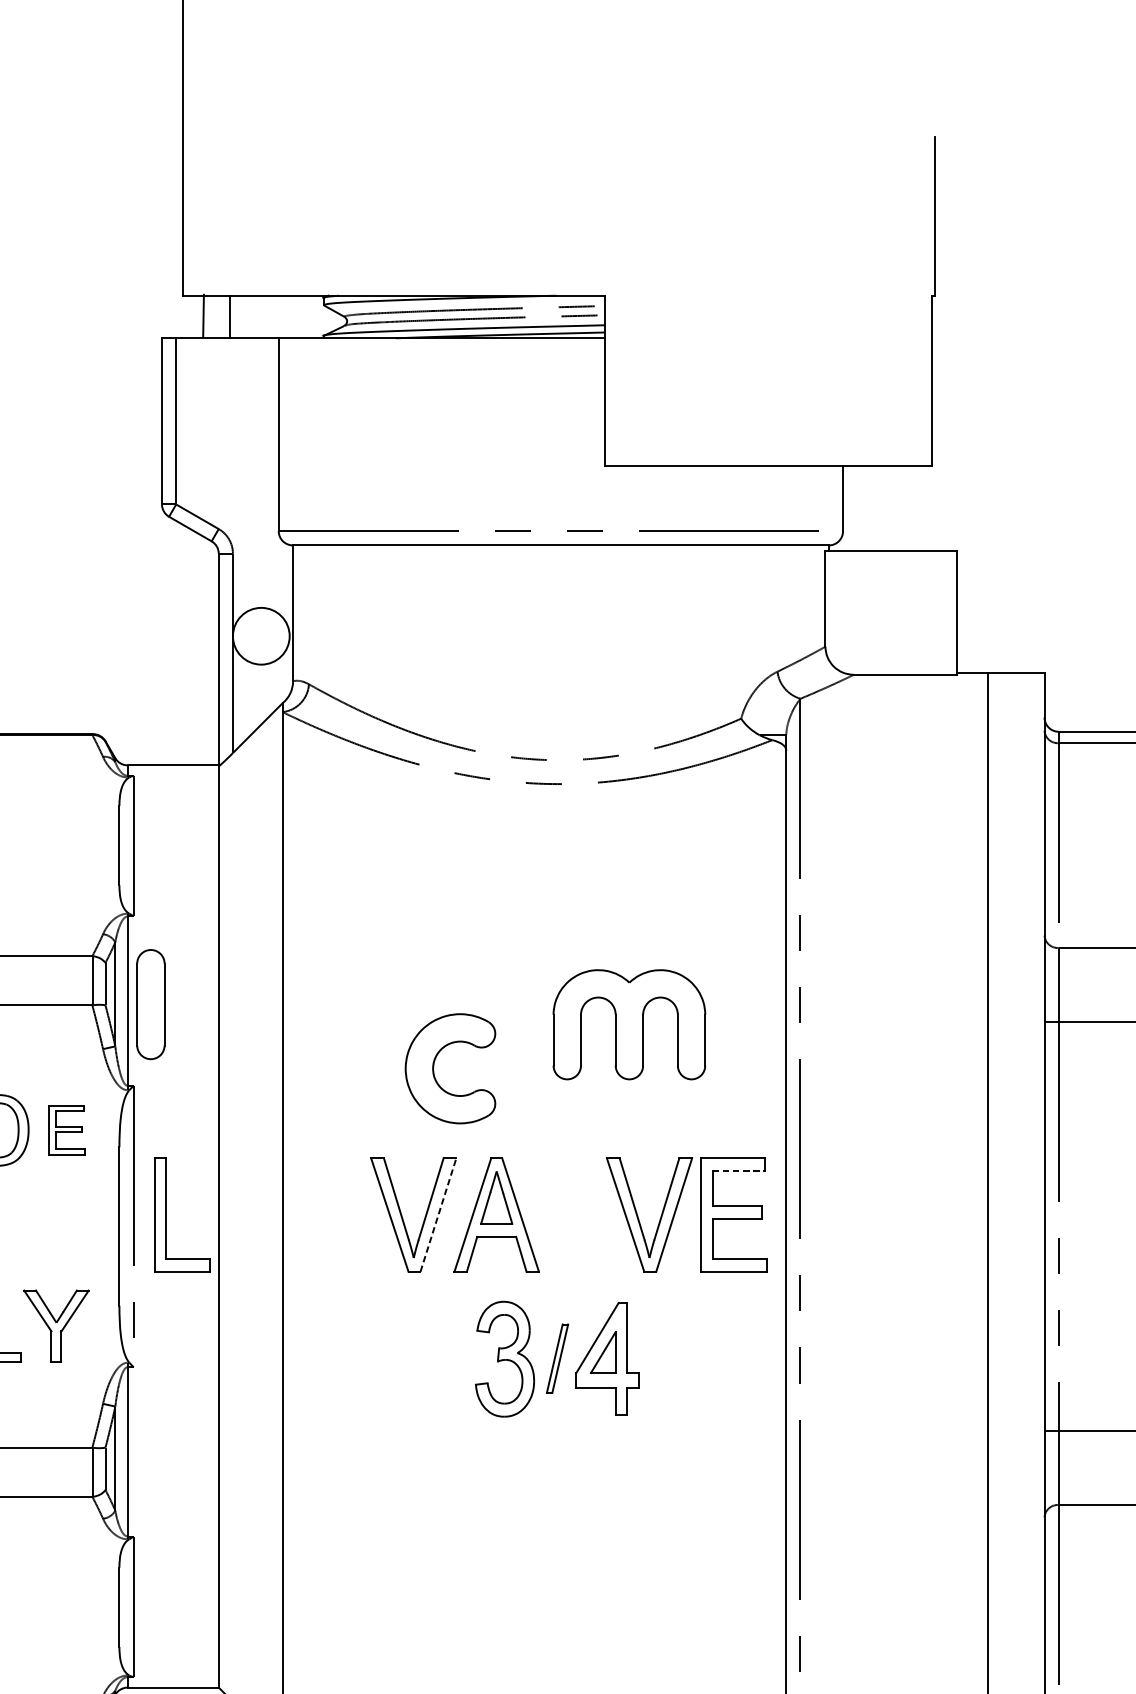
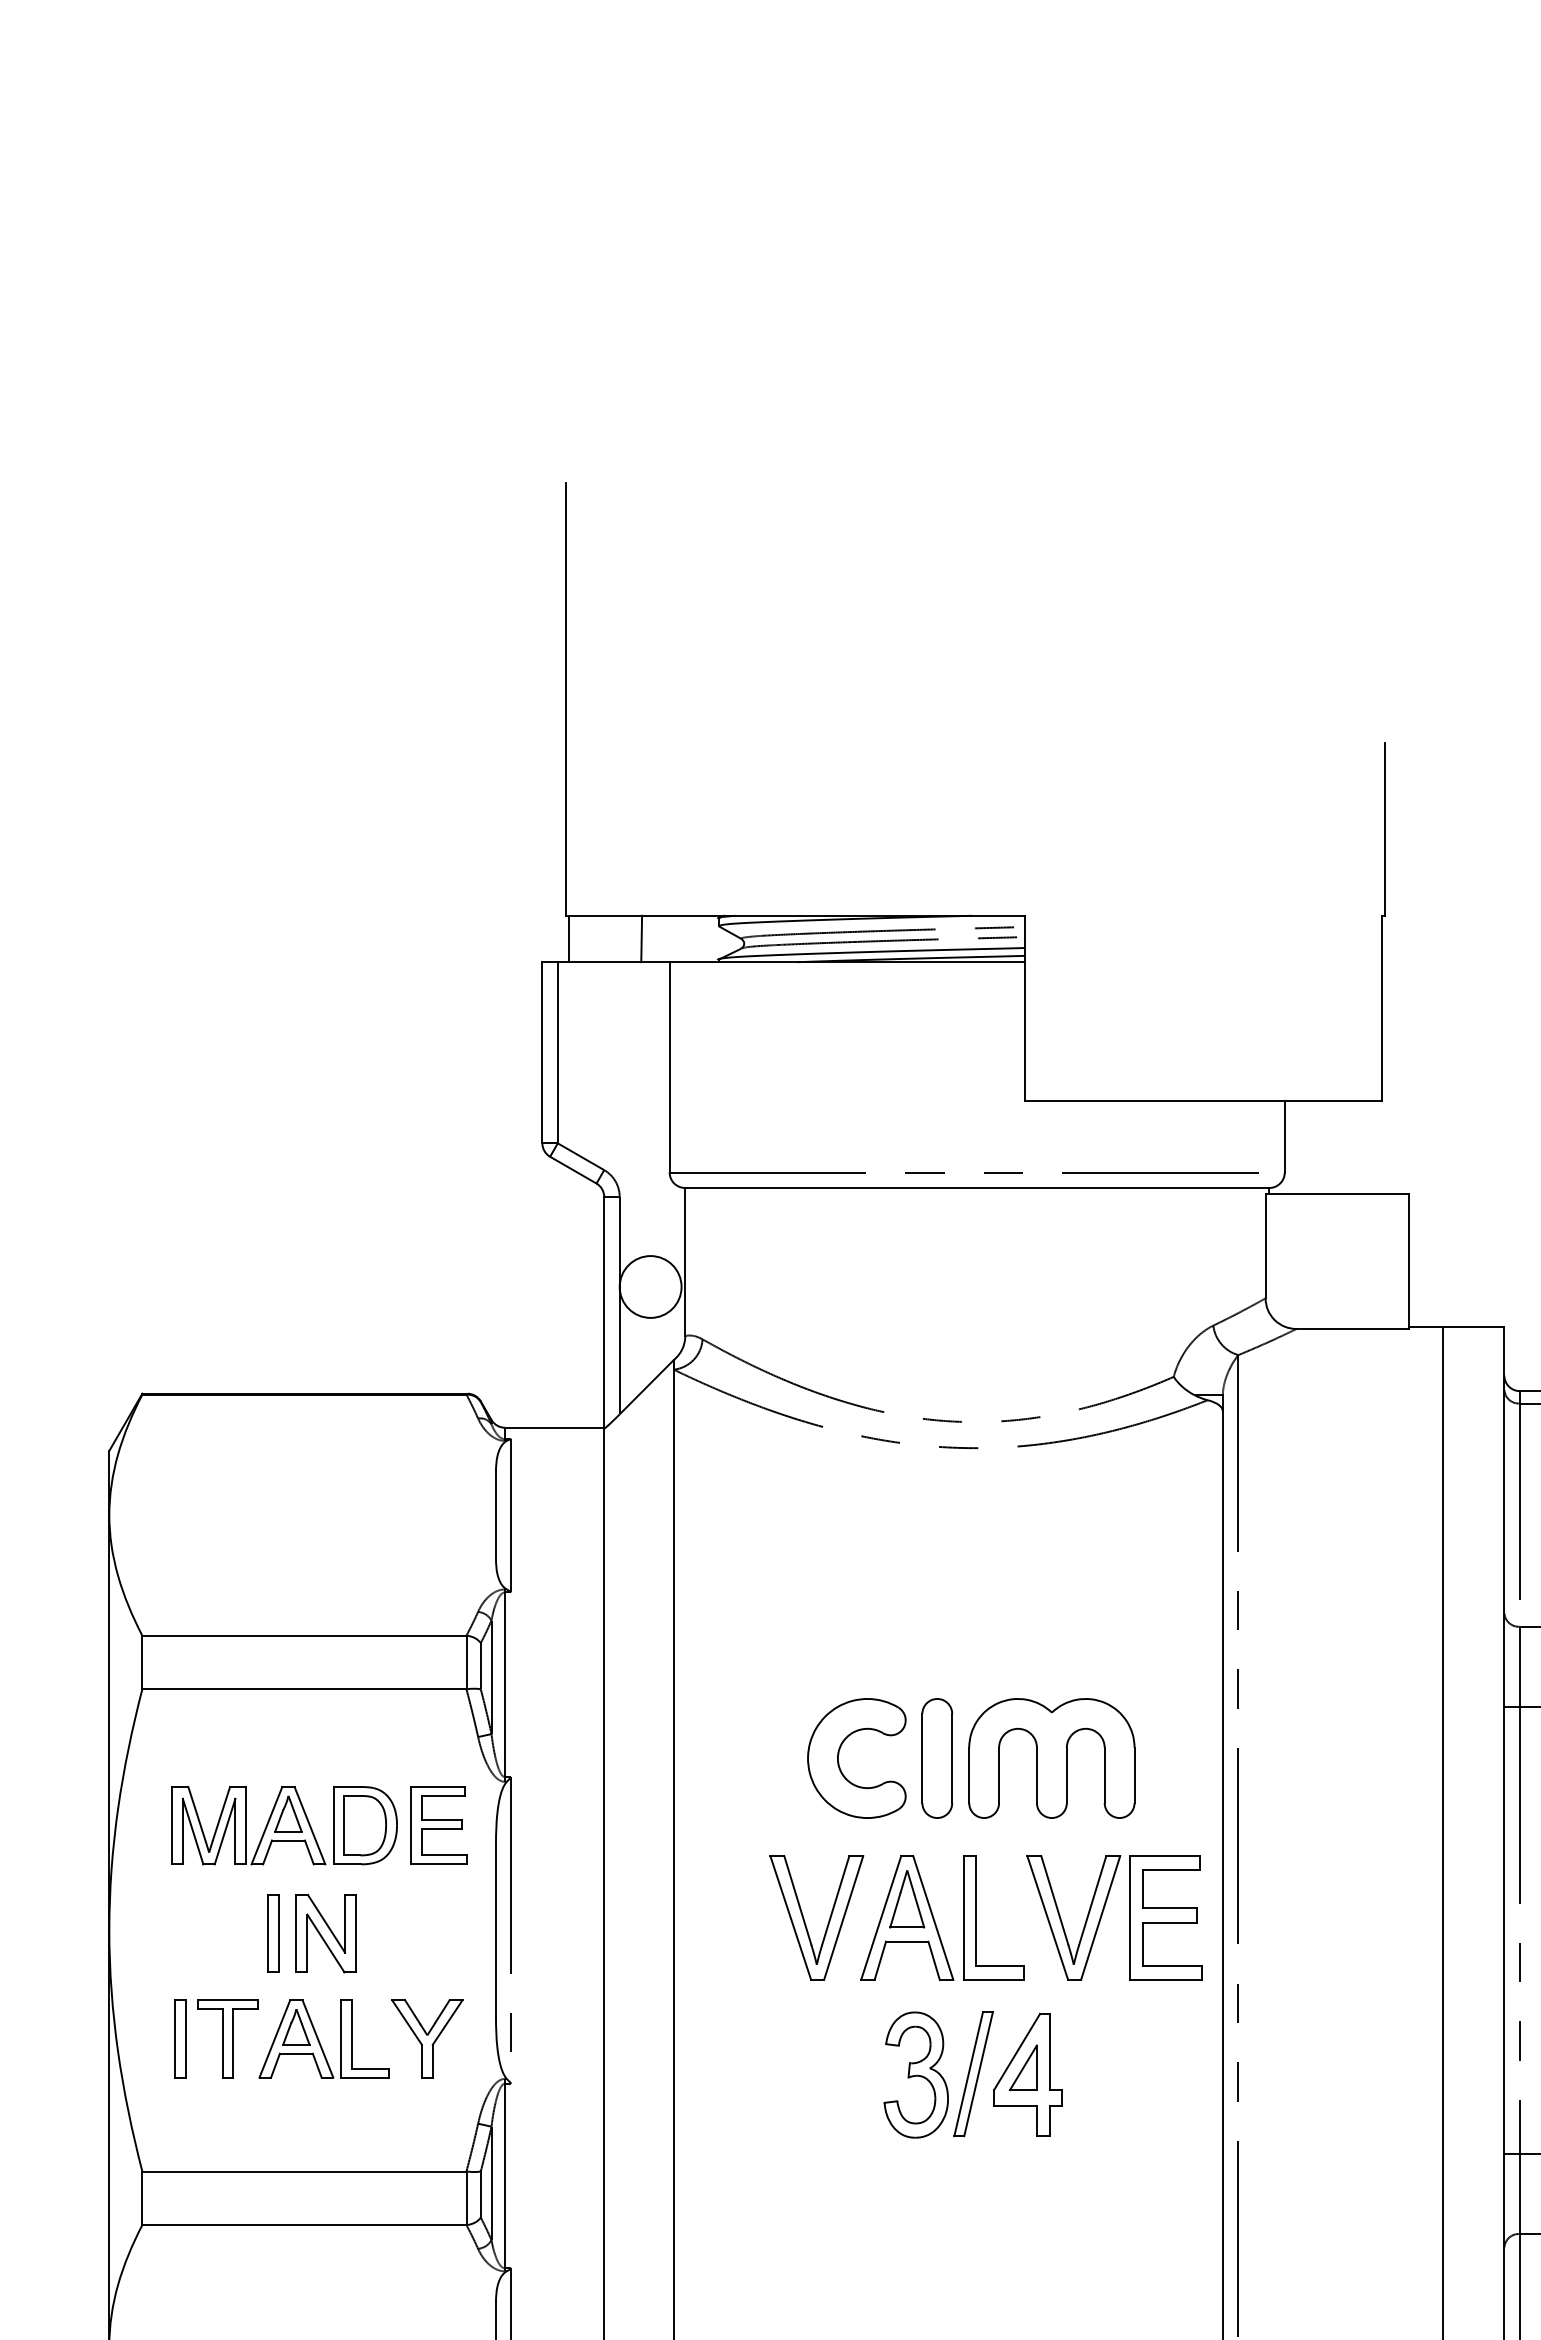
line: (203, 315) -> (641, 938), moved
line: (229, 316) -> (568, 938), moved
part: (151, 1004) -> (937, 1758), moved
part: (629, 1024) -> (1051, 1758), moved
part: (66, 1130) -> (438, 1825), size x1.43
line: (739, 1171) -> (1171, 1870), dashed -> solid
part: (166, 1214) -> (976, 1917), moved
line: (438, 1214) -> (843, 1917), dashed -> solid
part: (557, 1358) -> (973, 2074), size x1.67

